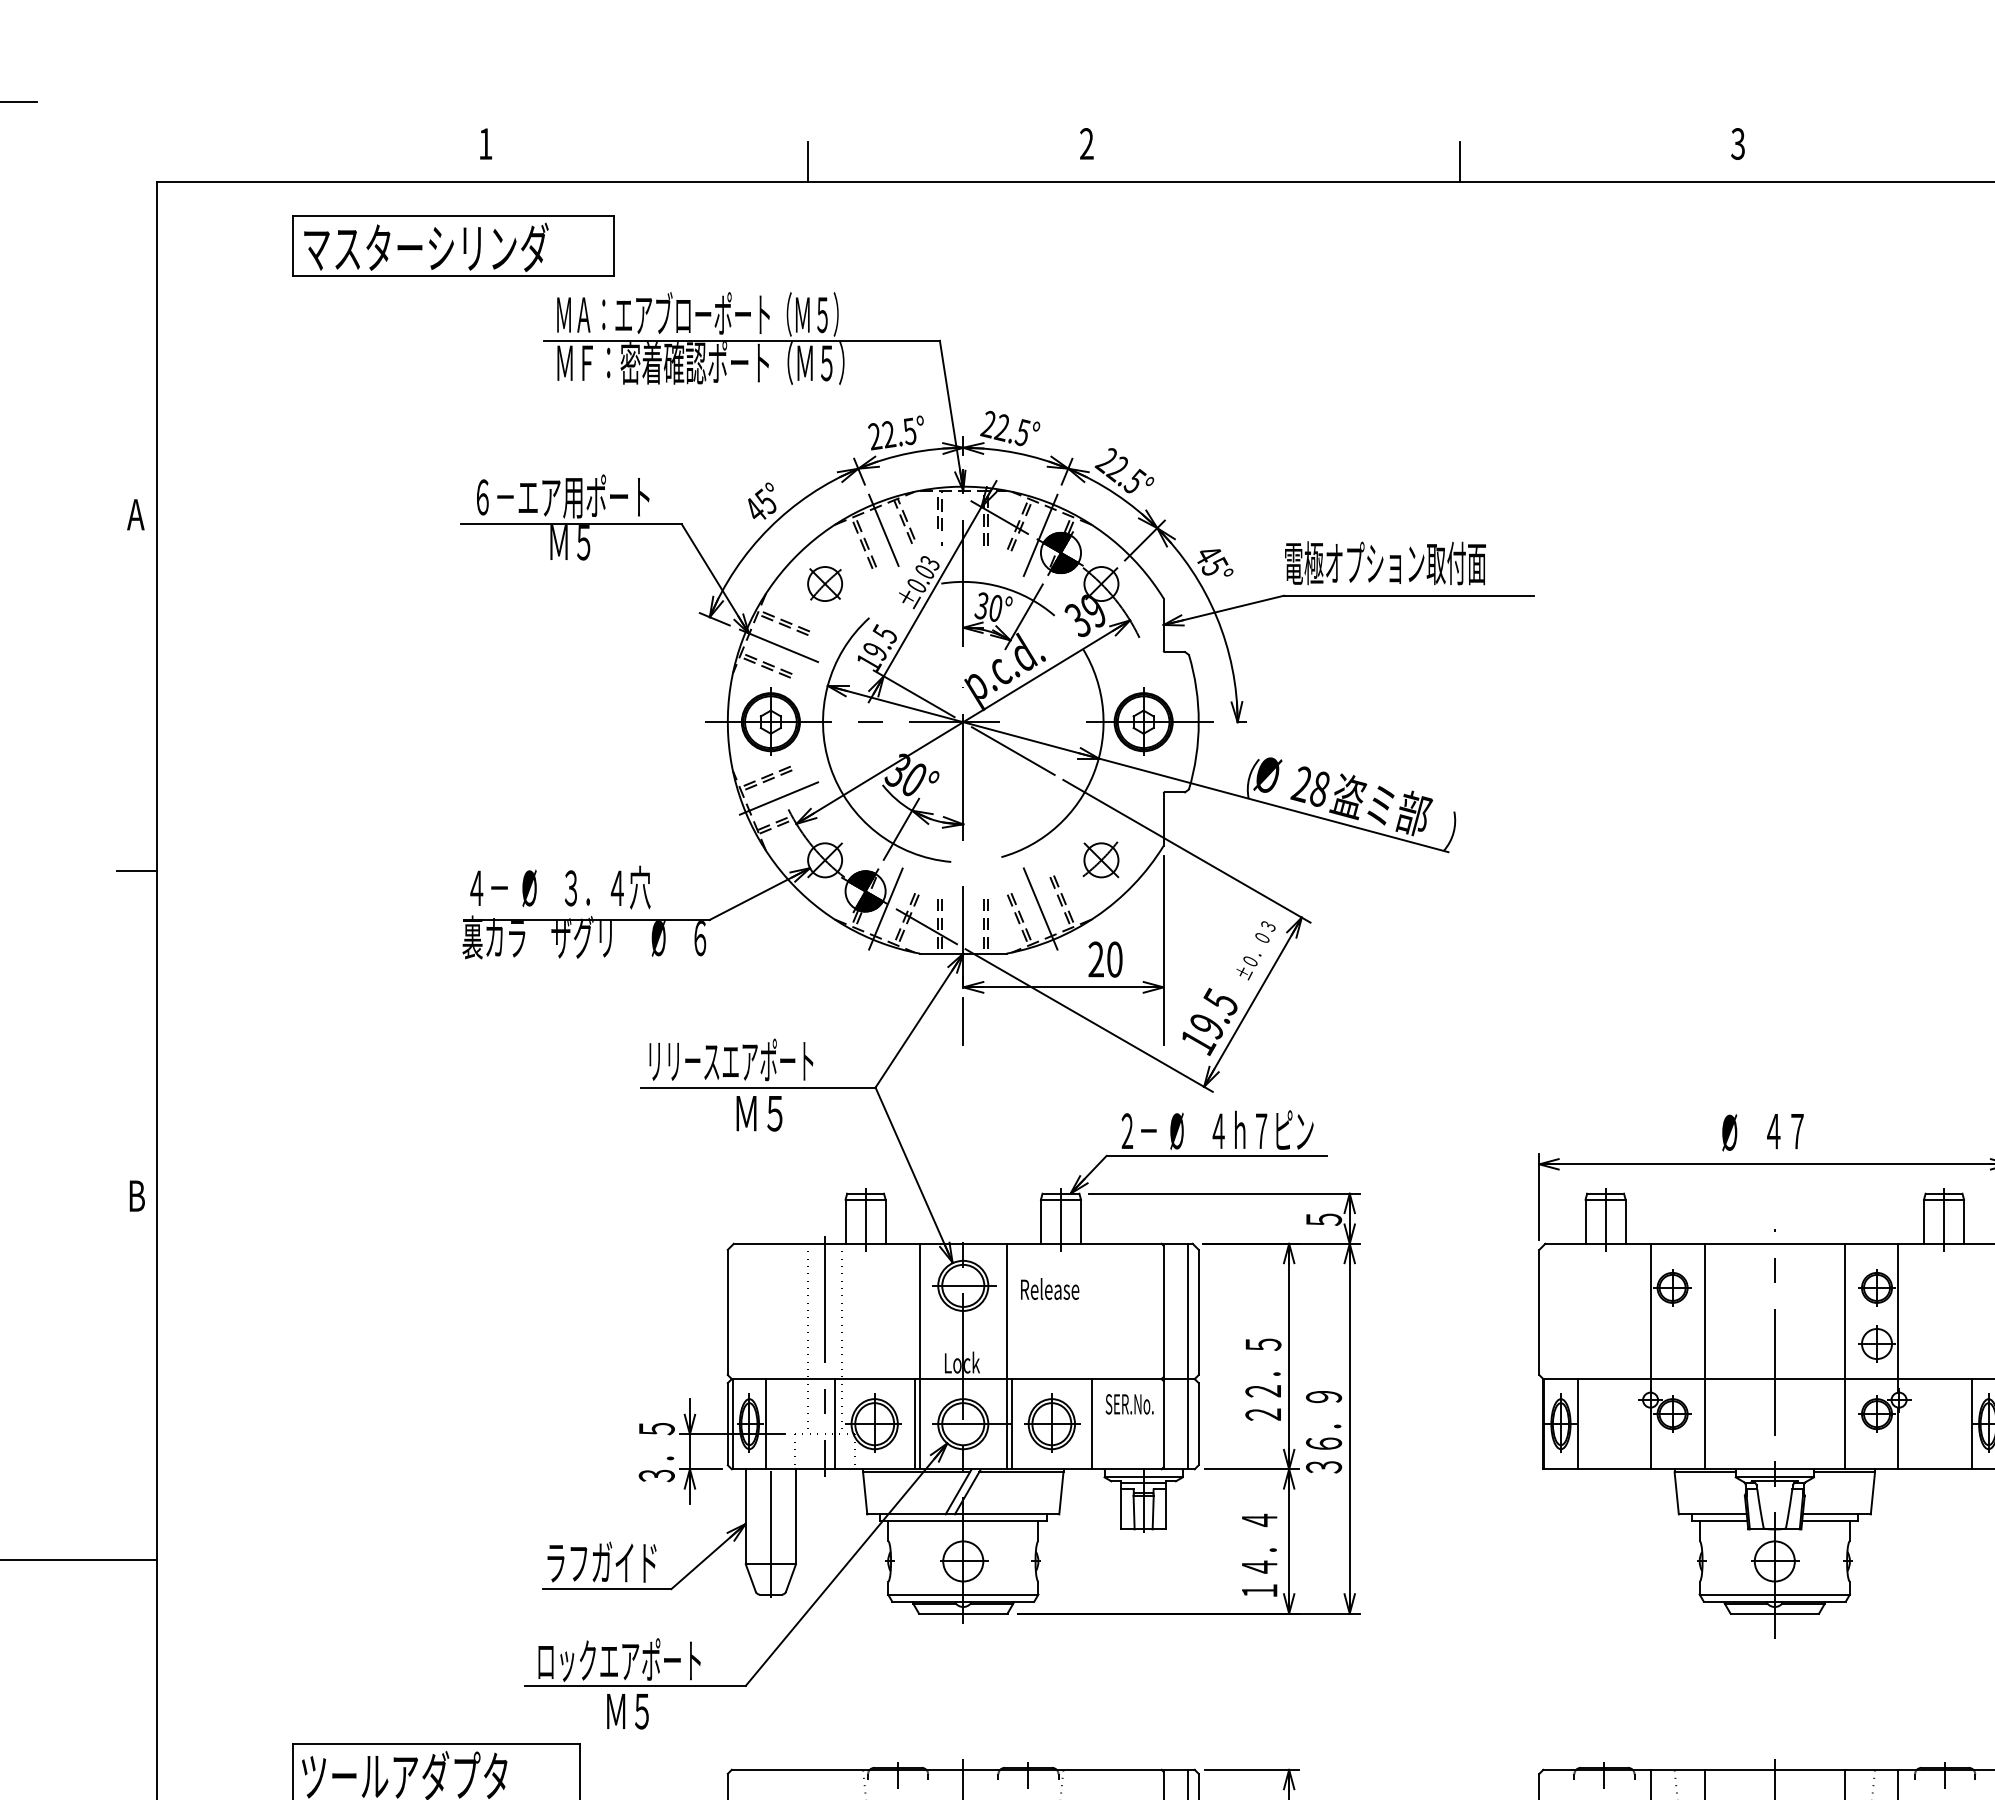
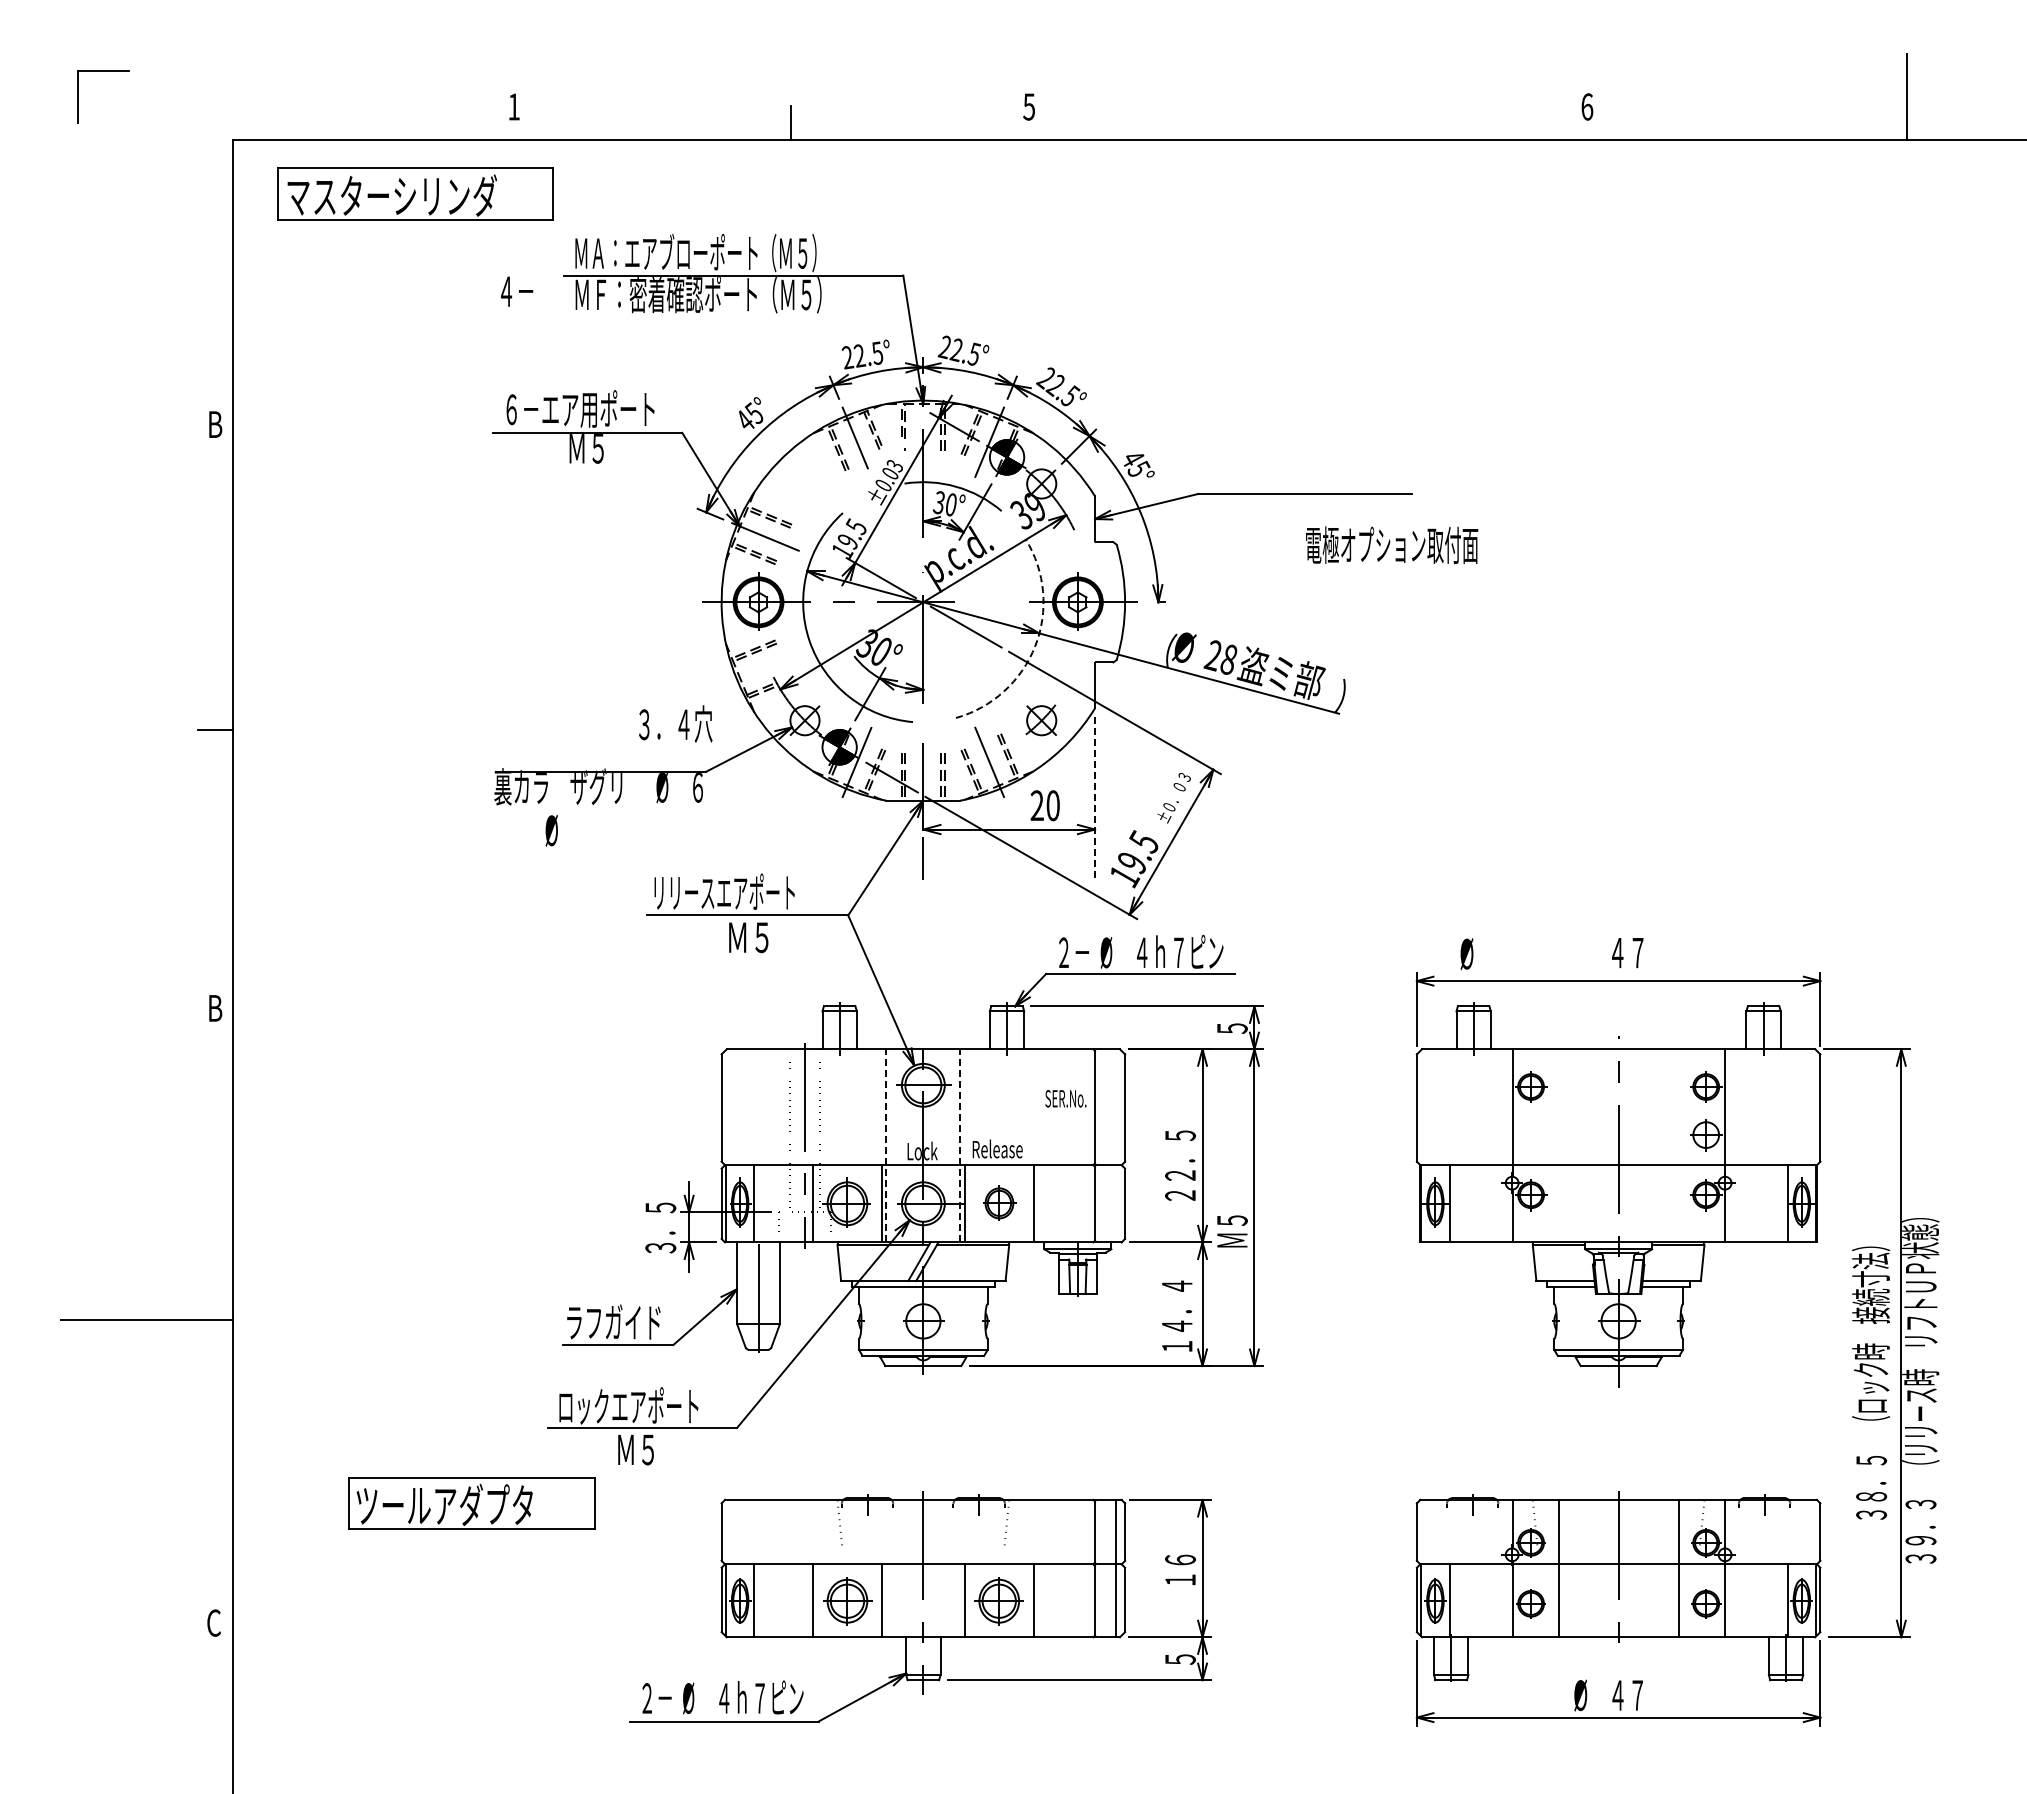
text: (1087, 143) -> (1029, 106), 2 -> 5
text: (1738, 143) -> (1587, 106), 3 -> 6
line: (1459, 162) -> (1348, 122), removed
part: (453, 244) -> (415, 193), moved
text: (135, 514) -> (214, 424), A -> B
text: (1385, 562) -> (1392, 544), moved
part: (824, 583) -> (804, 483), removed
arc: (1094, 773) -> (1035, 646), solid -> dashed
line: (779, 798) -> (765, 667), removed
text: (607, 886) -> (675, 723), moved
text: (489, 888) -> (517, 291), moved
text: (529, 888) -> (551, 830), moved
line: (1164, 949) -> (1095, 797), solid -> dashed
text: (1729, 1133) -> (1466, 954), moved
text: (1049, 1288) -> (997, 1148), moved
line: (920, 1356) -> (886, 1145), solid -> dashed
line: (1006, 1356) -> (960, 1145), solid -> dashed
line: (1187, 1356) -> (1115, 1145), removed
line: (1704, 1356) -> (1558, 1145), removed
line: (1844, 1356) -> (1678, 1145), removed
text: (1129, 1404) -> (1065, 1098), moved
part: (1052, 1422) -> (999, 1202), size x0.7
text: (1324, 1433) -> (1232, 1211), ３６．９ -> Ｍ５

